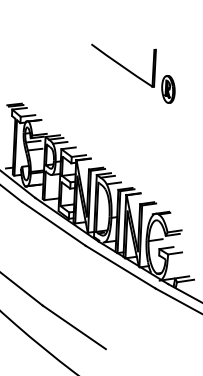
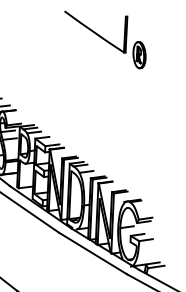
part: (133, 73) -> (105, 39), moved

